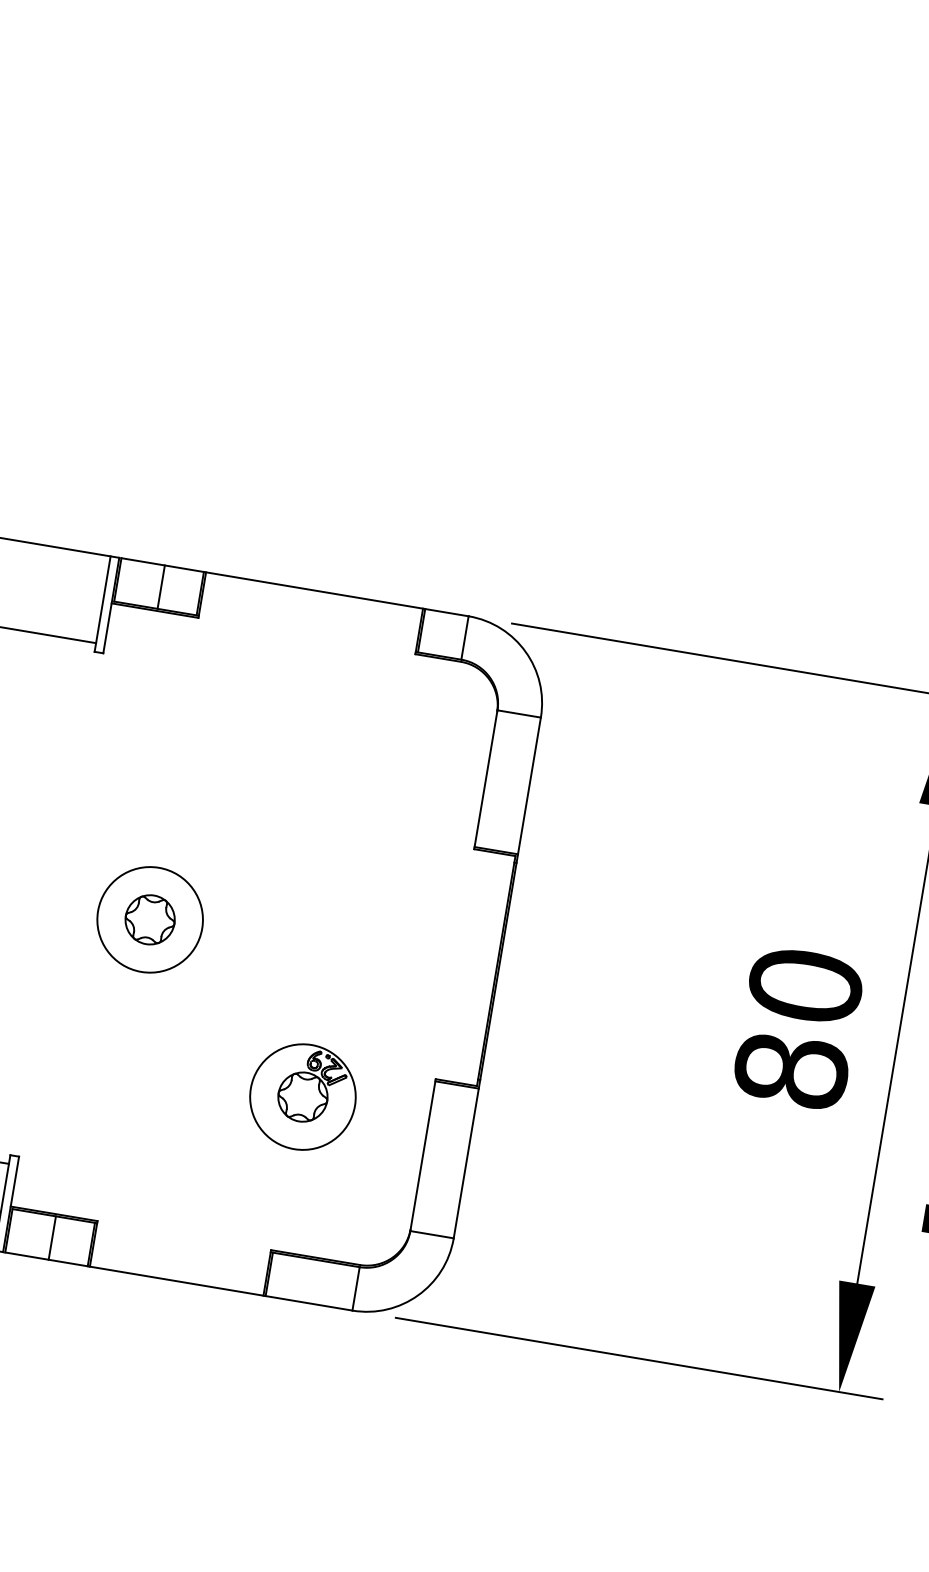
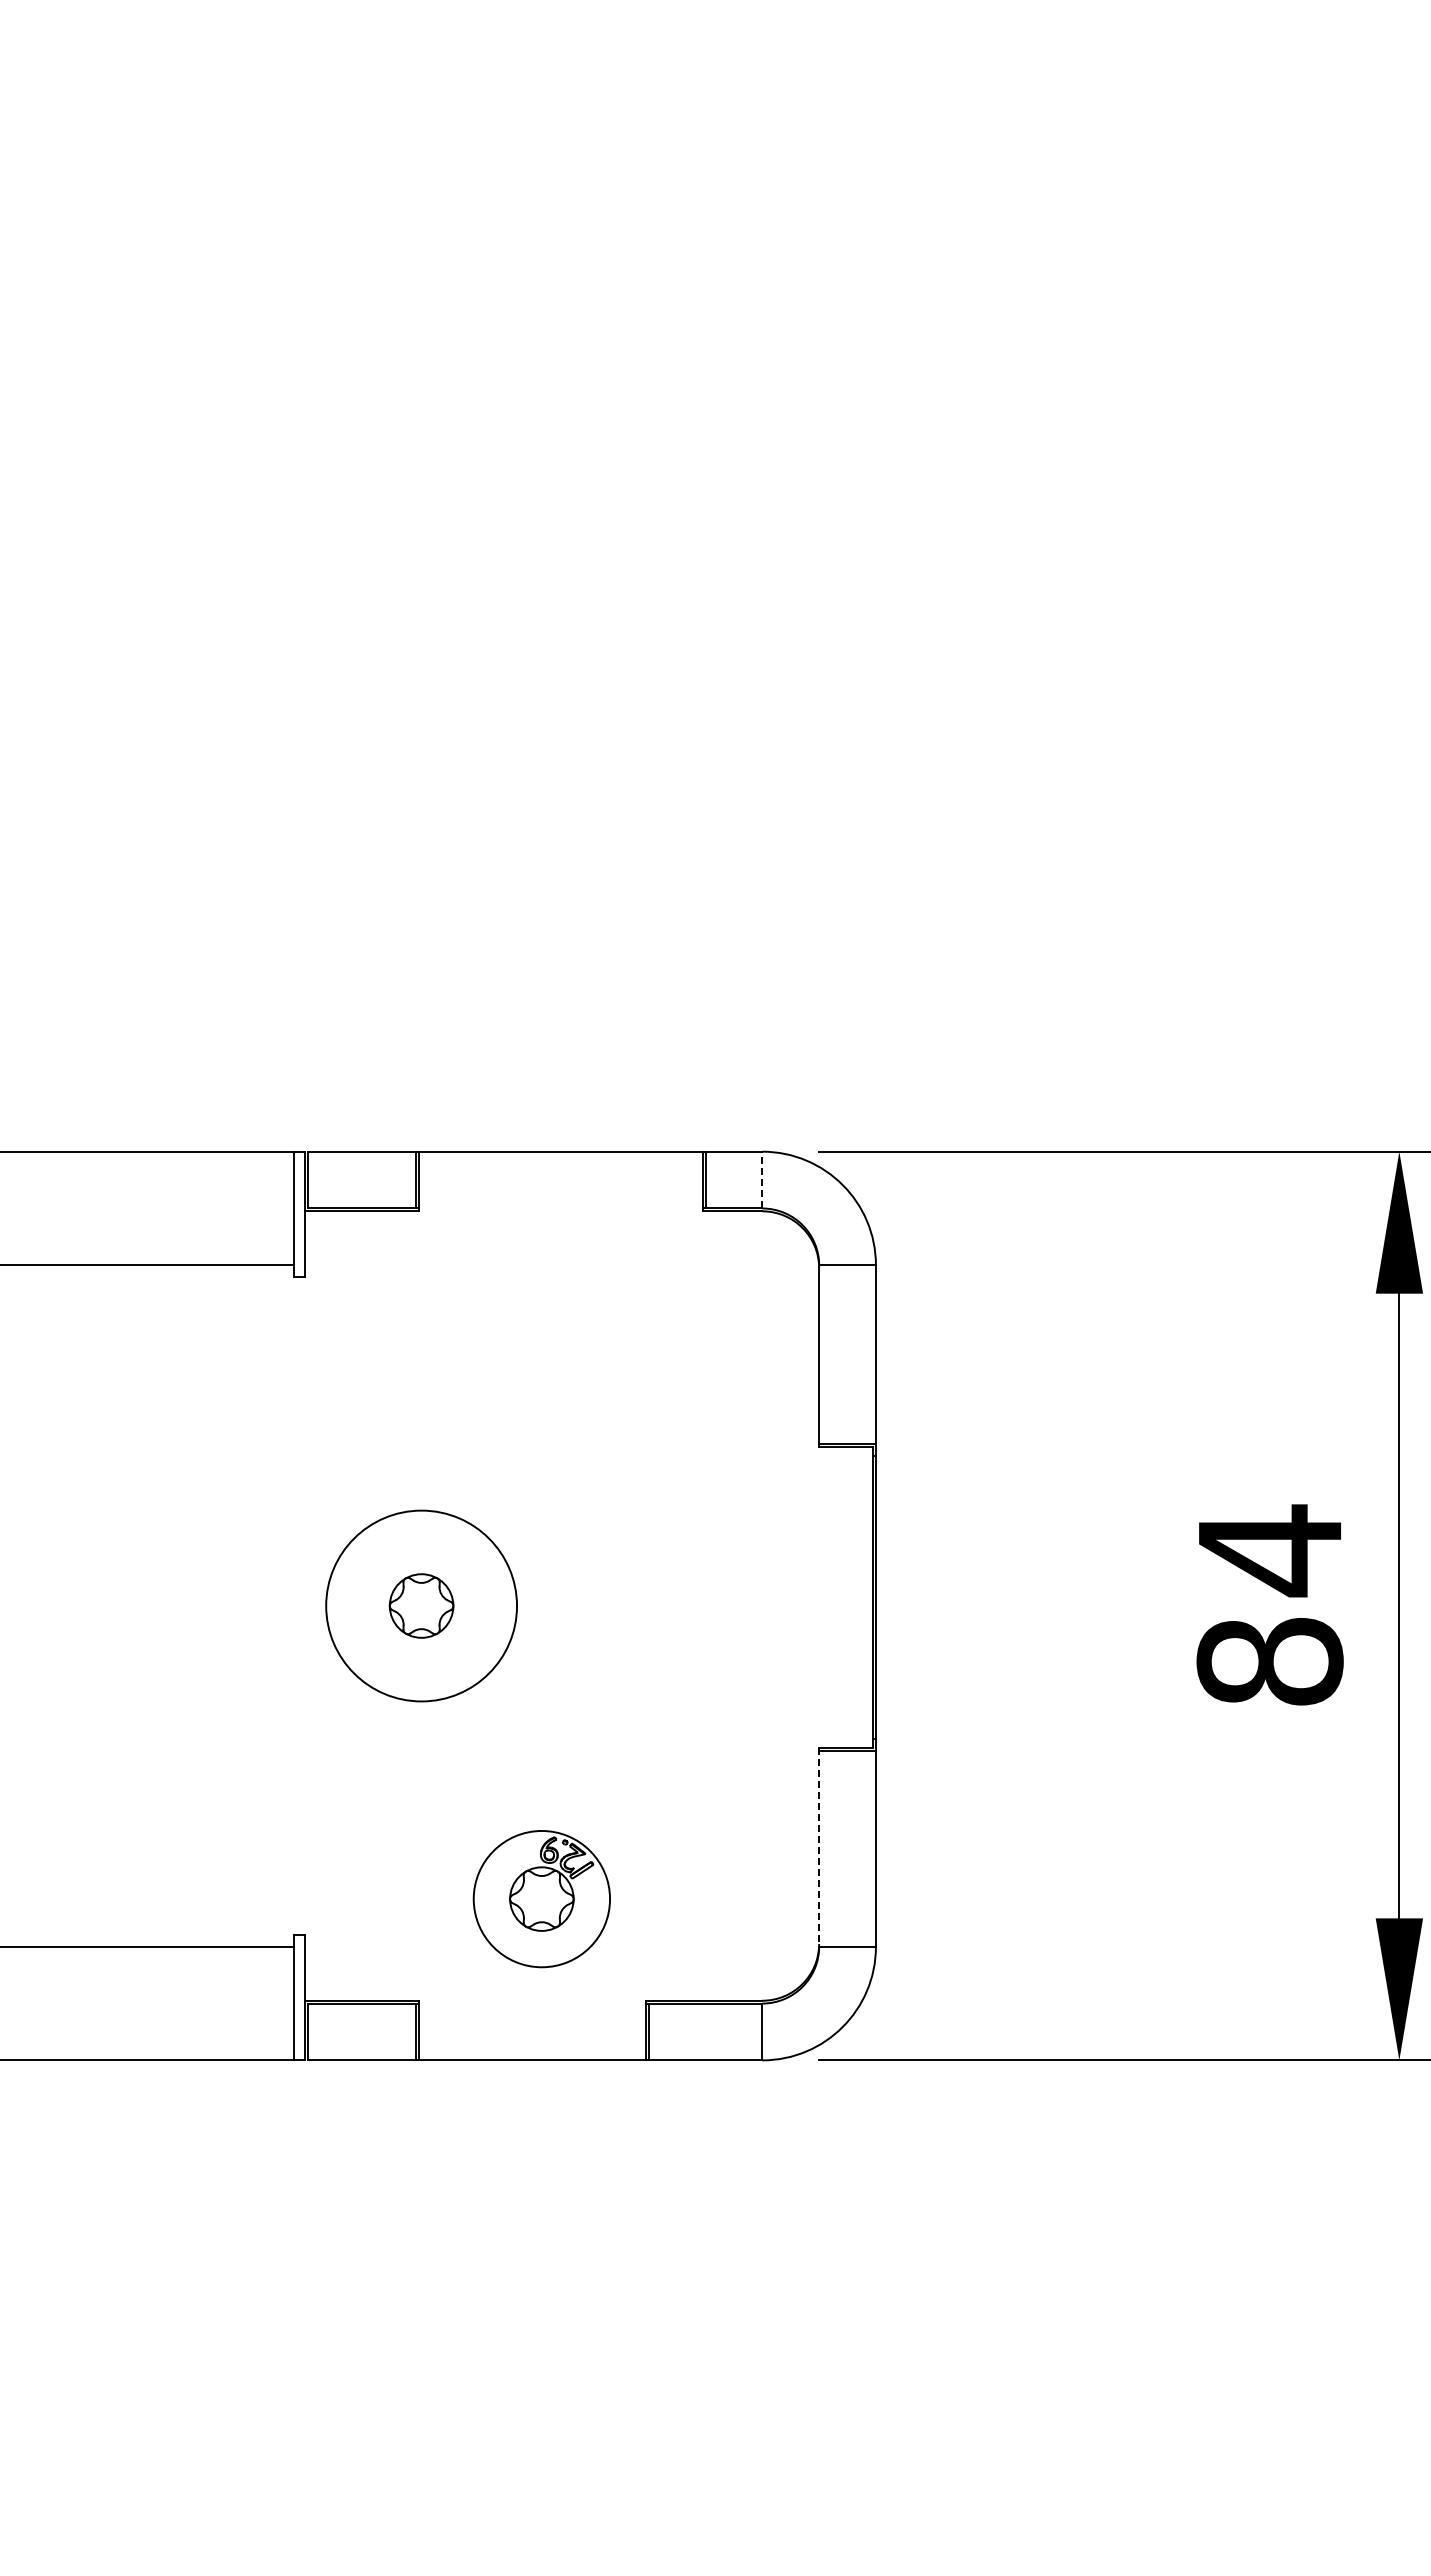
line: (161, 586) -> (364, 1179), removed
line: (465, 637) -> (762, 1179), solid -> dashed
circle: (150, 919) -> (421, 1605), size x1.4
text: (805, 985) -> (1269, 1550), 80 -> 84
part: (302, 1097) -> (541, 1899), moved
line: (423, 1155) -> (819, 1847), solid -> dashed
line: (52, 1237) -> (364, 2031), removed

